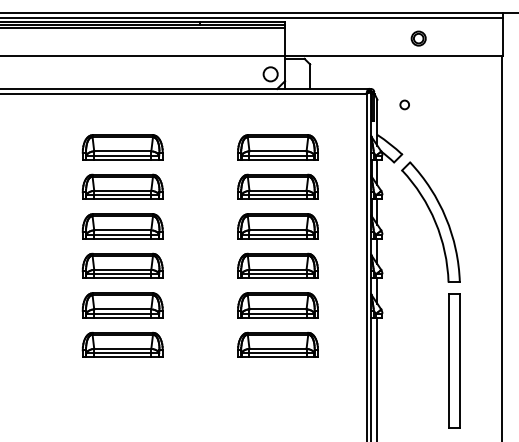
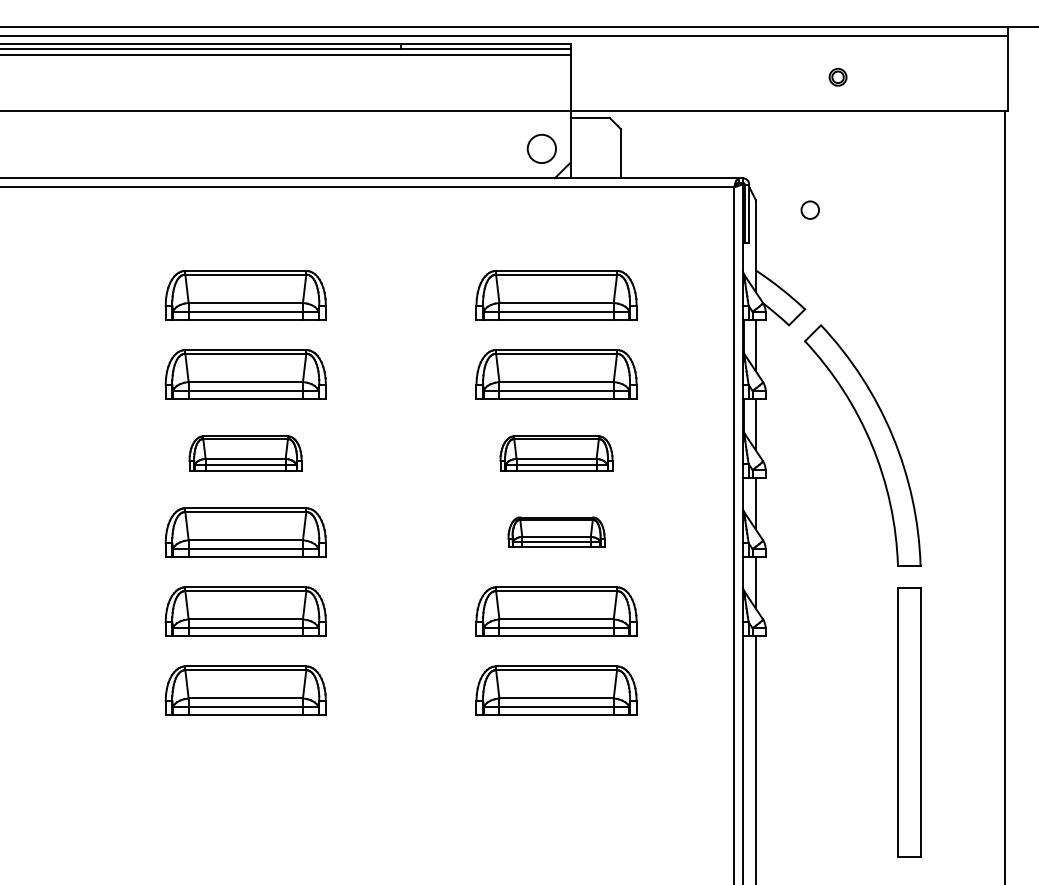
part: (418, 38) -> (837, 77), size x0.6
part: (122, 226) -> (245, 453), size x0.7
part: (277, 226) -> (555, 453), size x0.7
part: (277, 265) -> (555, 531), size x0.6

